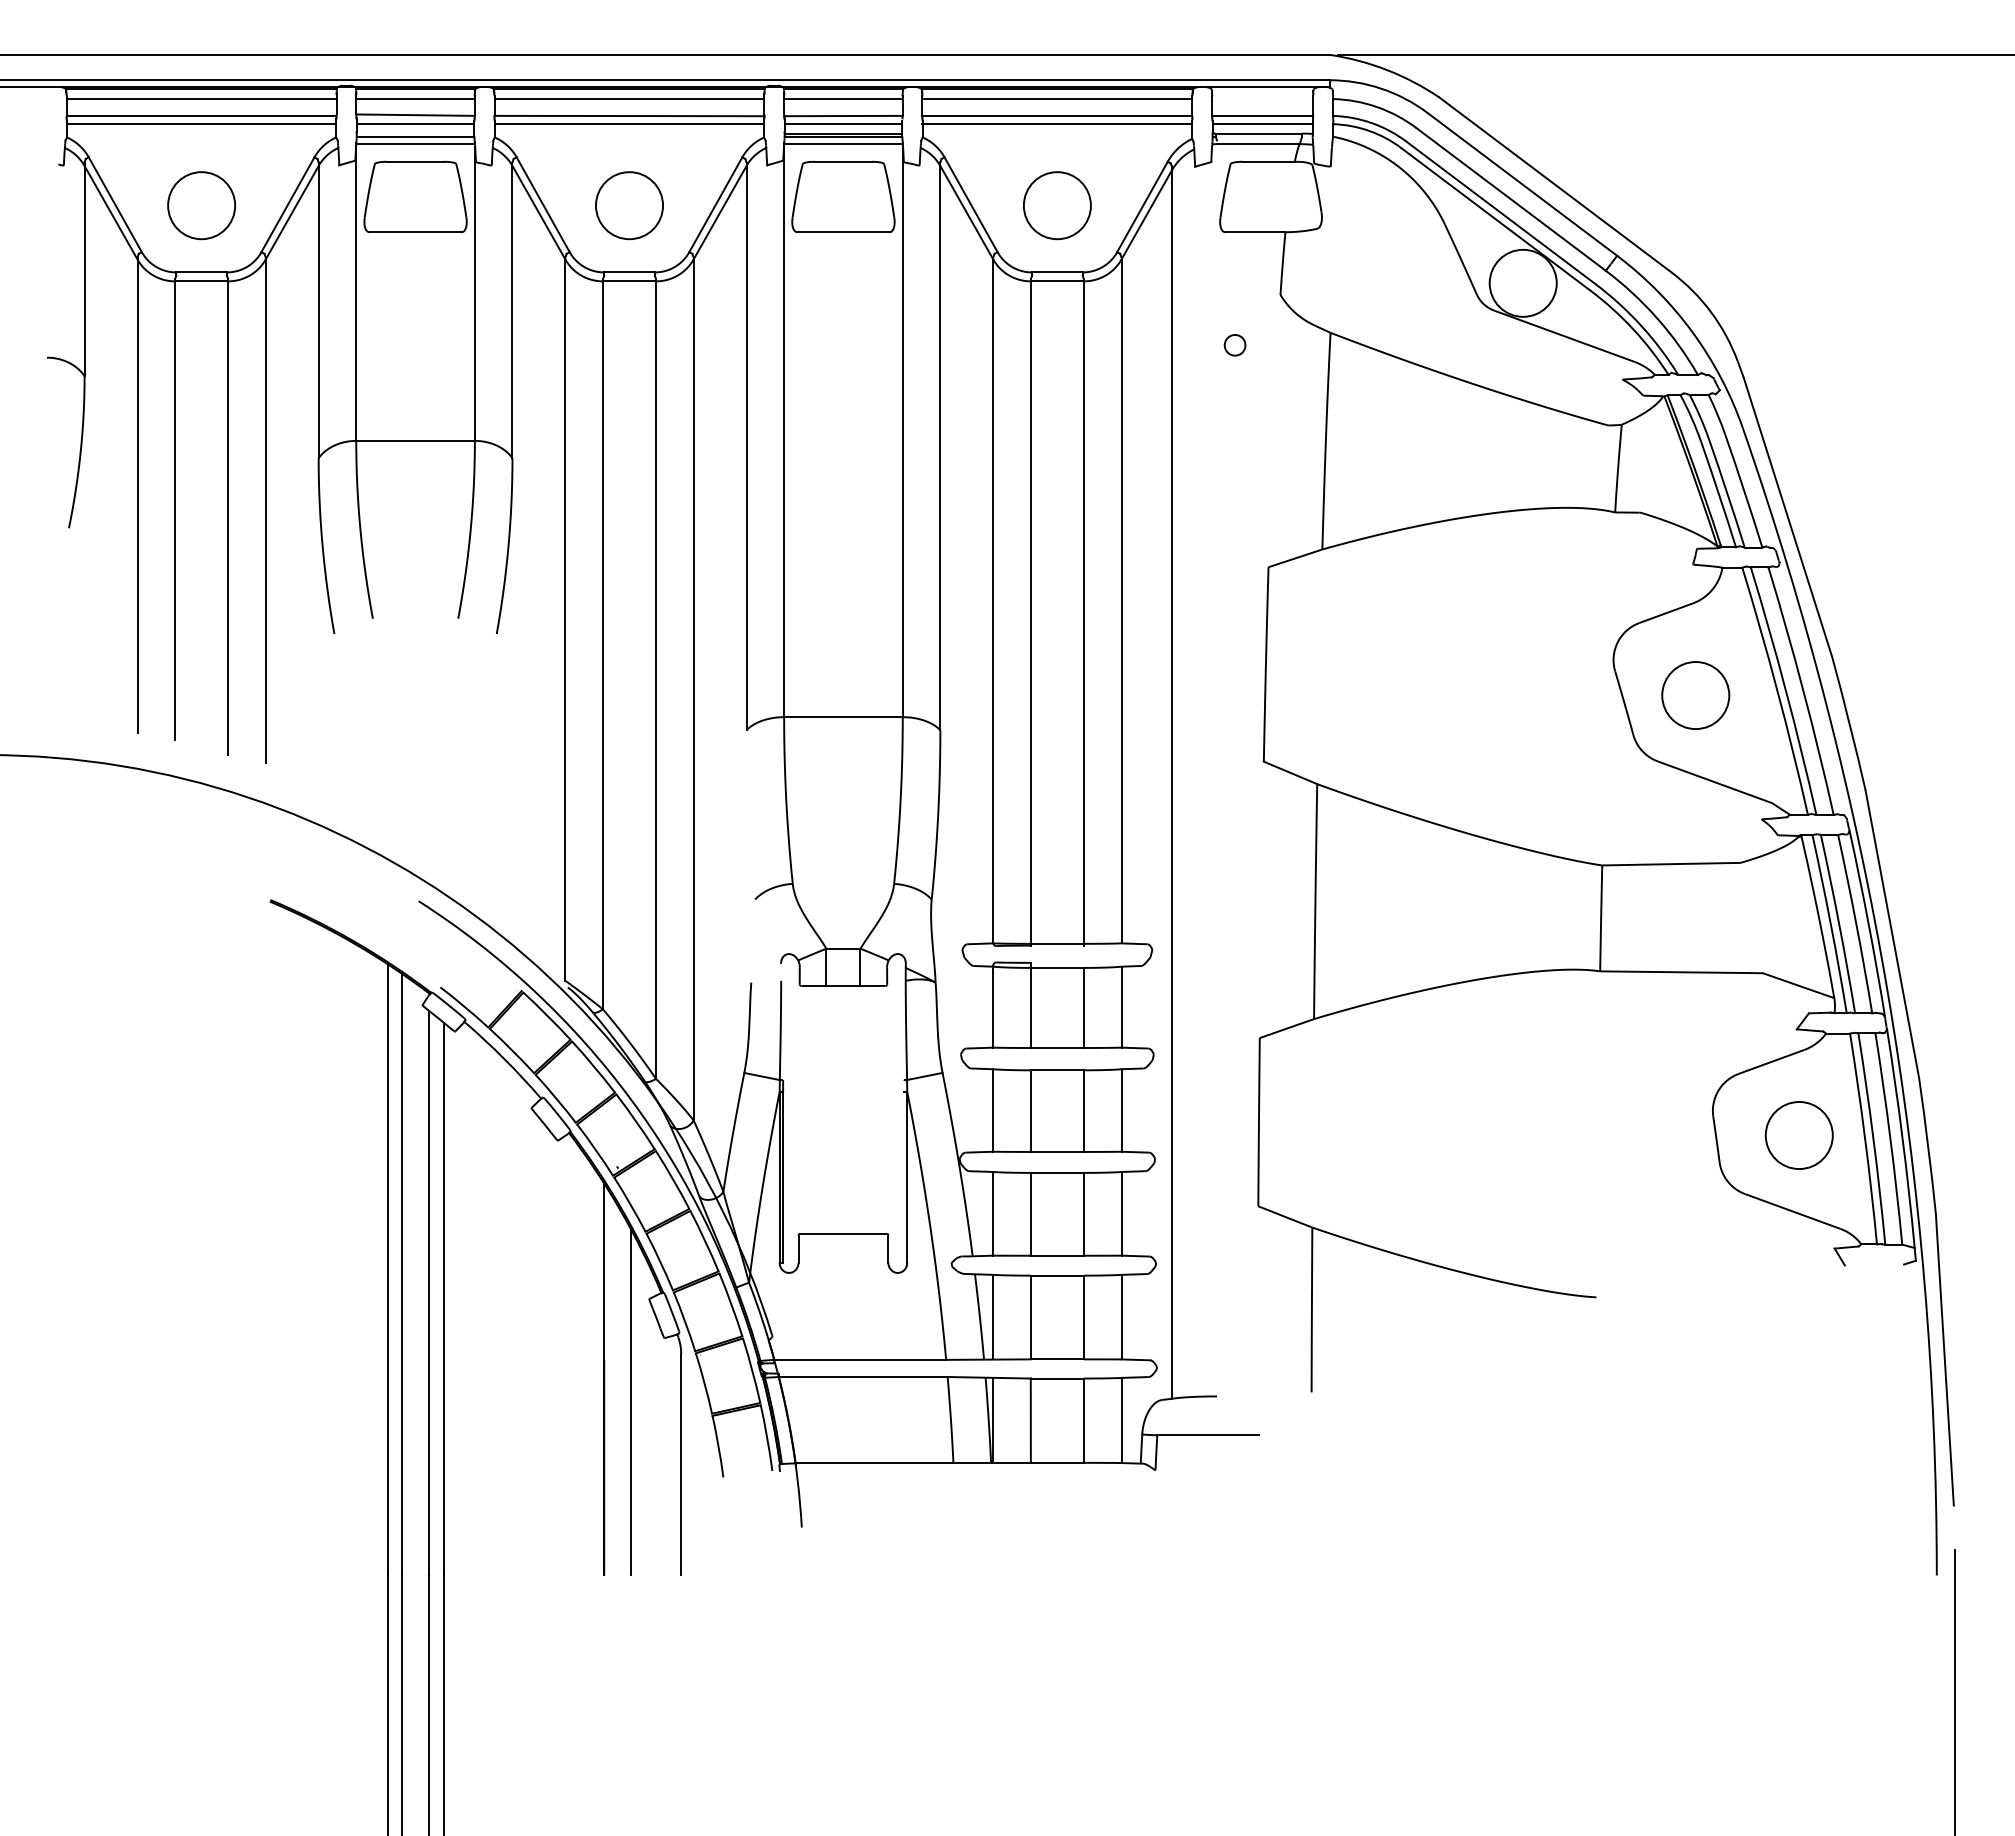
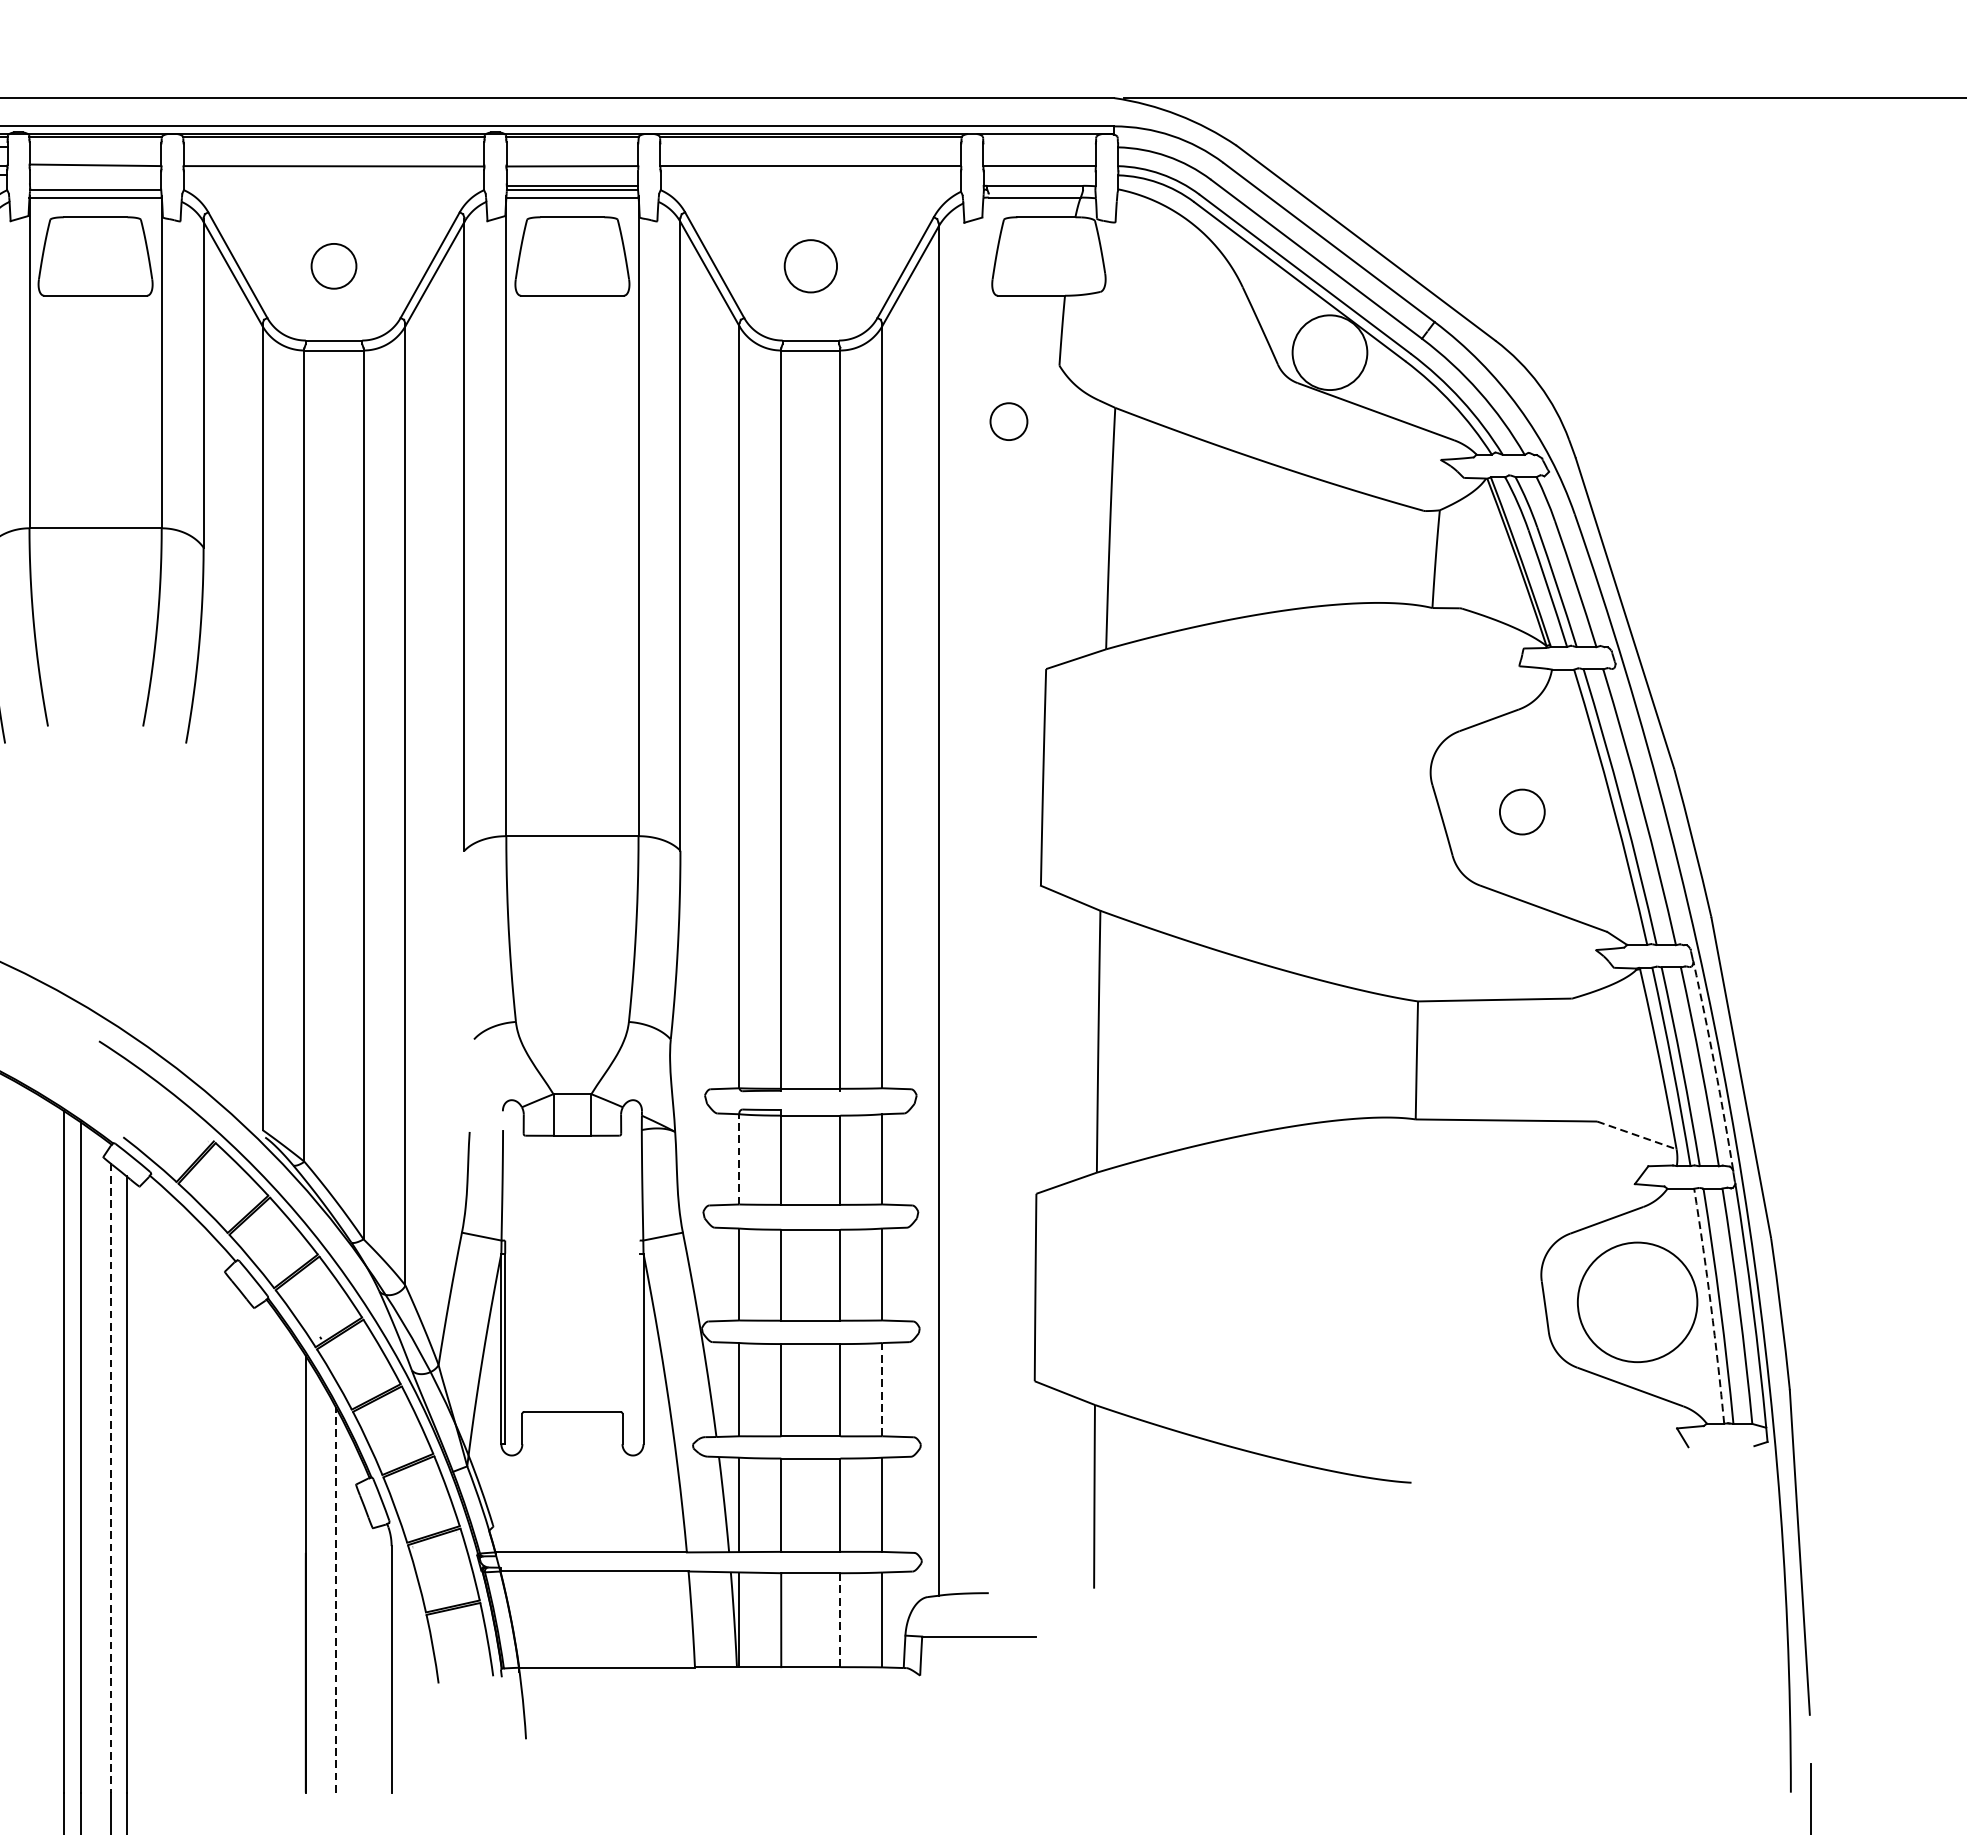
line: (415, 99) -> (95, 147), removed
line: (629, 99) -> (334, 147), removed
line: (843, 99) -> (572, 147), removed
line: (1057, 99) -> (810, 147), removed
line: (415, 124) -> (95, 175), removed
line: (629, 124) -> (334, 175), removed
line: (843, 124) -> (572, 175), removed
line: (1057, 124) -> (810, 175), removed
line: (1262, 124) -> (1039, 175), removed
circle: (629, 205) -> (334, 265), size x0.6
circle: (1057, 205) -> (810, 265), size x0.7
circle: (1234, 345) -> (1008, 421), size x1.6
circle: (1695, 695) -> (1521, 812), size x0.6
arc: (1868, 923) -> (1714, 1066), solid -> dashed
line: (1798, 985) -> (1636, 1135), solid -> dashed
line: (993, 1006) -> (739, 1158), solid -> dashed
circle: (1798, 1135) -> (1636, 1302), size x1.6
arc: (1865, 1138) -> (1711, 1305), solid -> dashed
line: (1121, 1213) -> (882, 1389), solid -> dashed
line: (429, 1293) -> (111, 1478), solid -> dashed
line: (631, 1402) -> (336, 1599), solid -> dashed
line: (1083, 1421) -> (839, 1621), solid -> dashed

